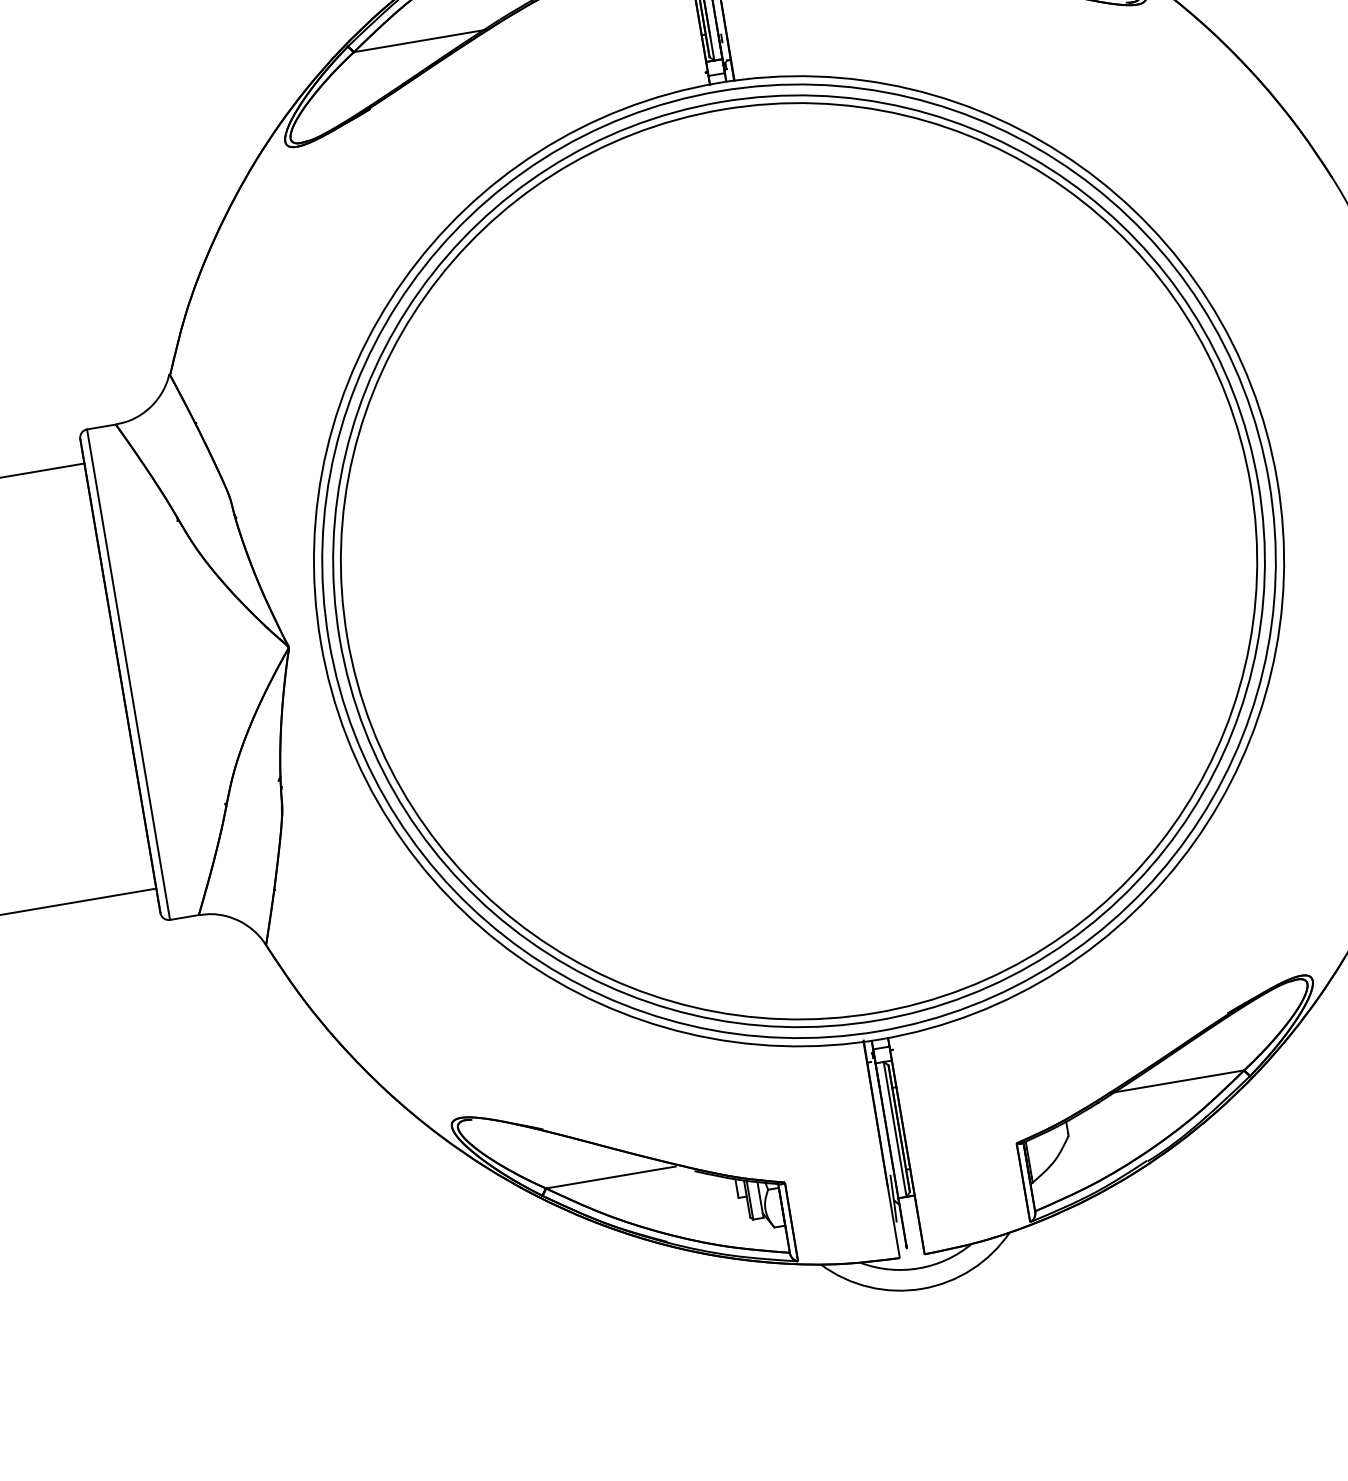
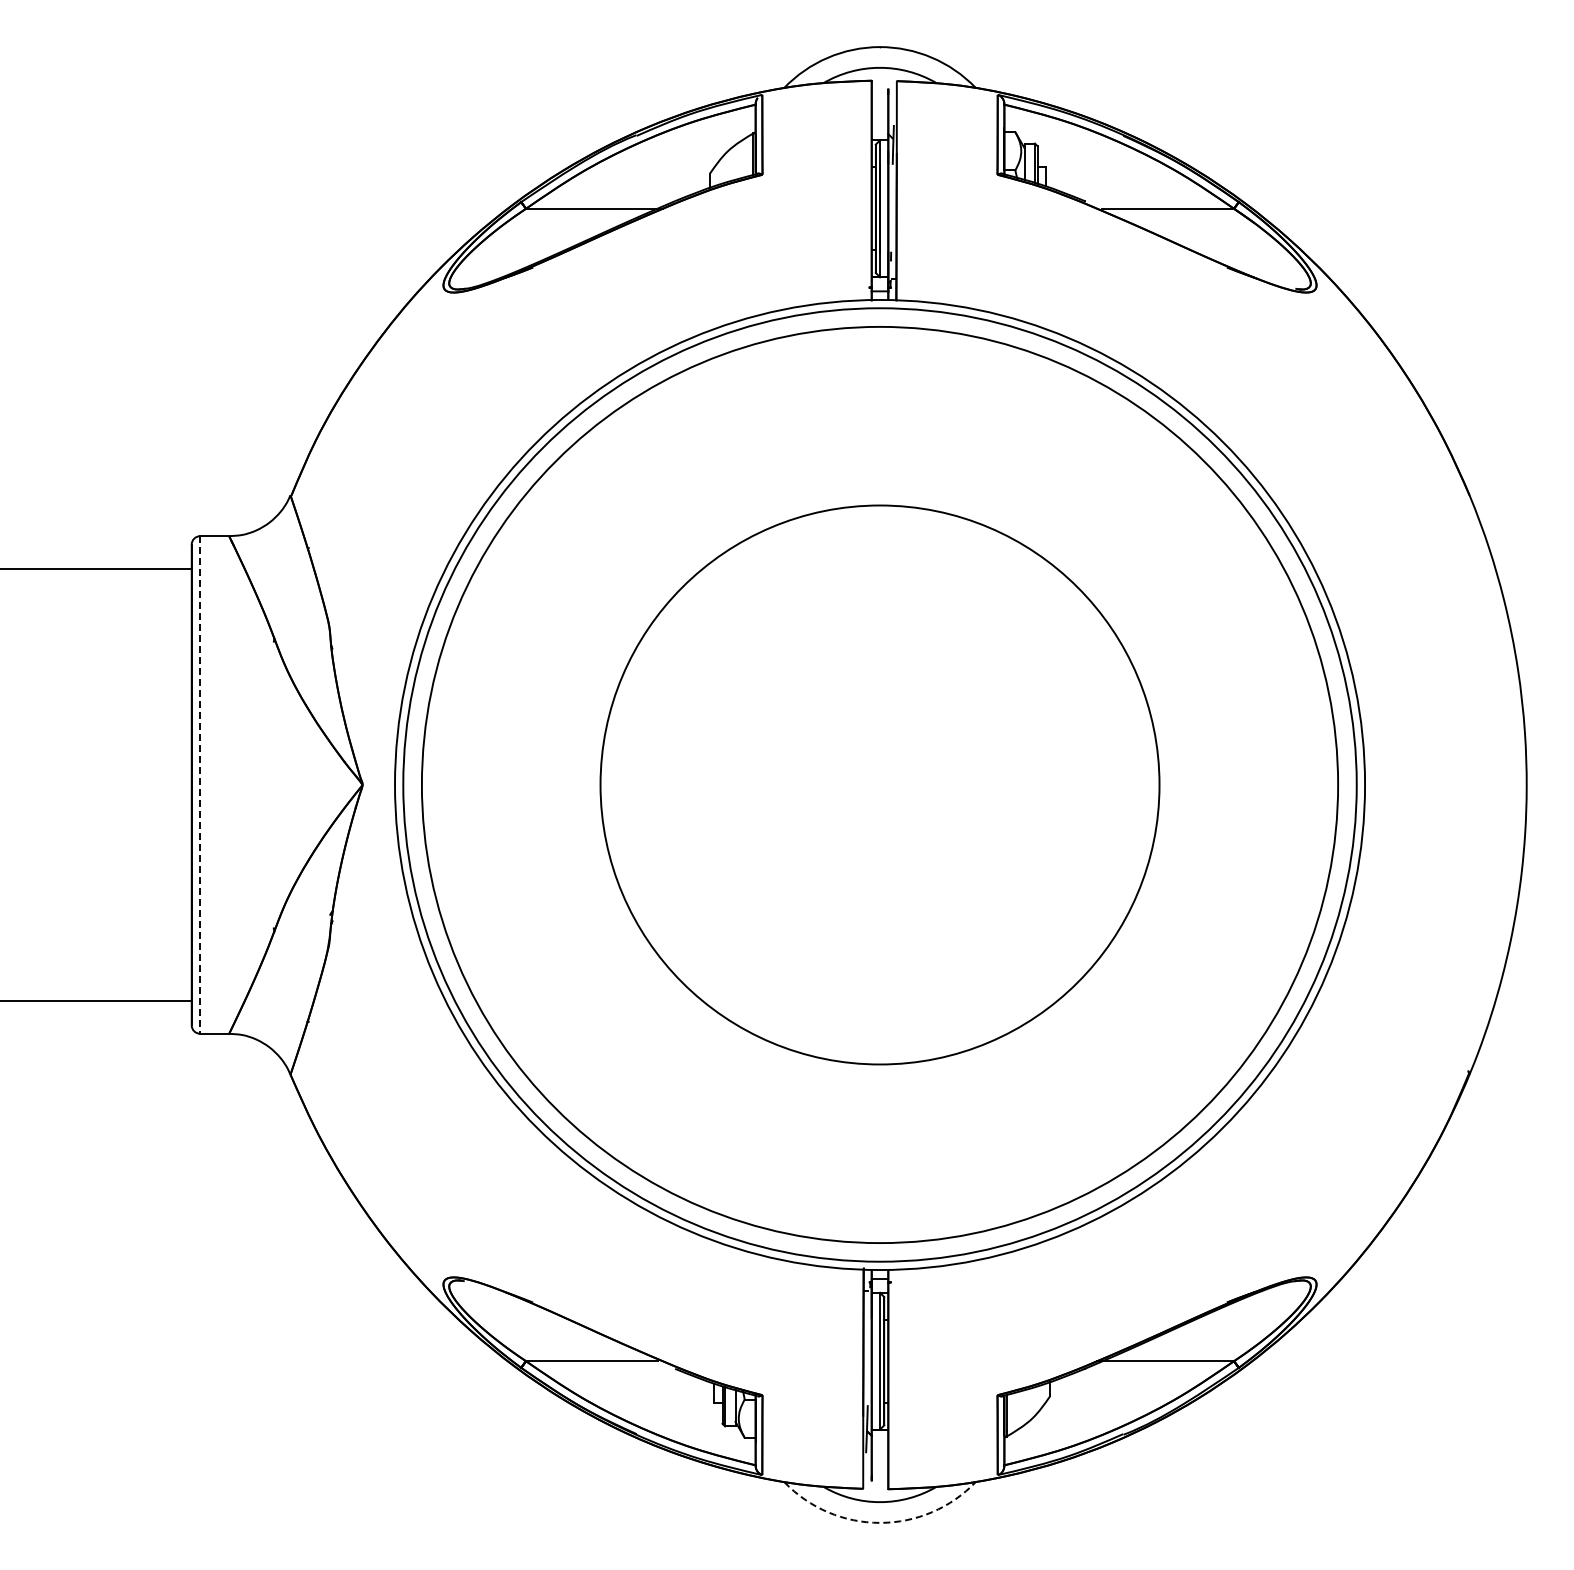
circle: (798, 560) -> (879, 784), size x0.6
line: (128, 674) -> (200, 784), solid -> dashed
arc: (922, 1288) -> (880, 1522), solid -> dashed

